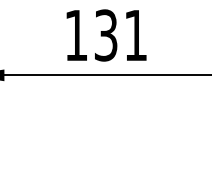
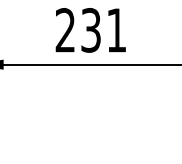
text: (75, 35) -> (64, 30), 131 -> 231

